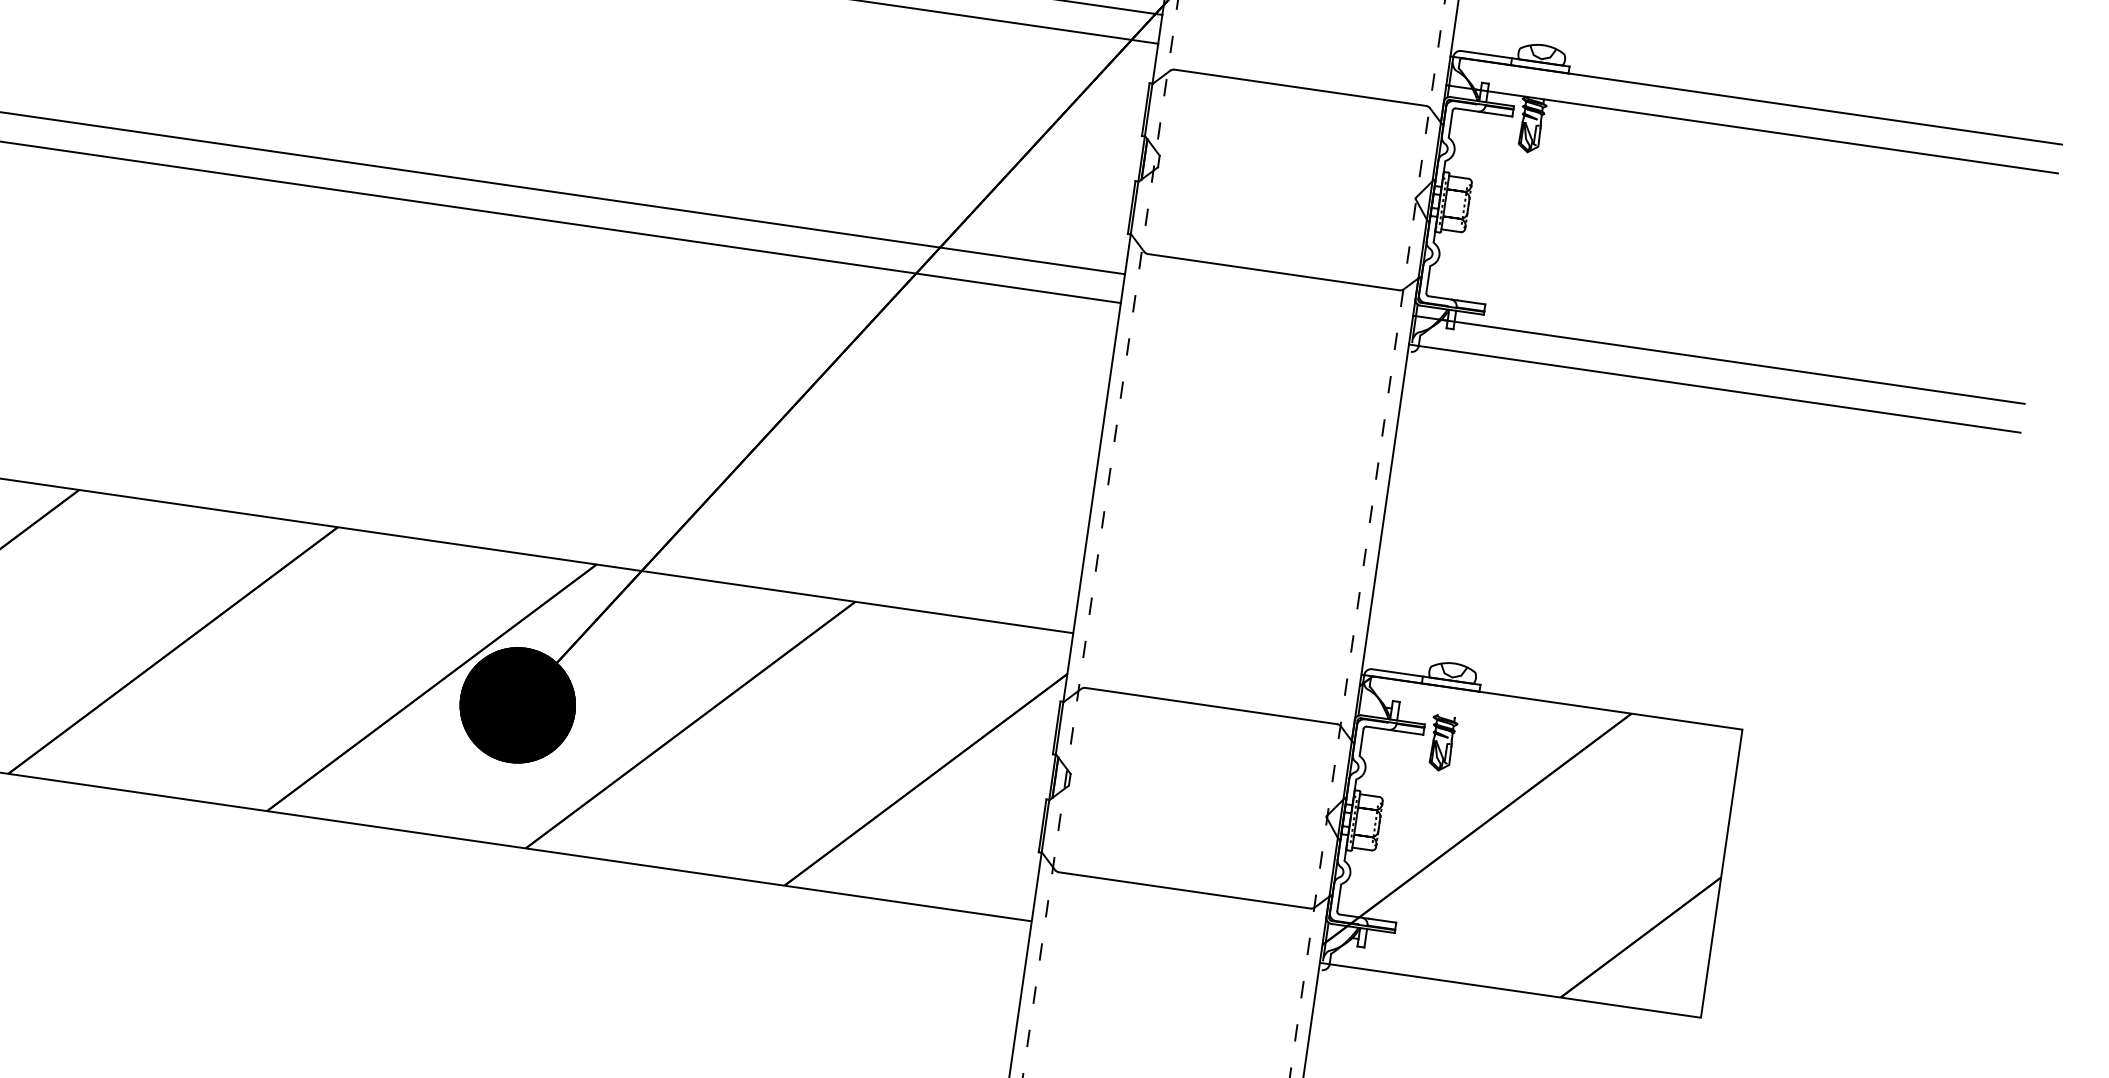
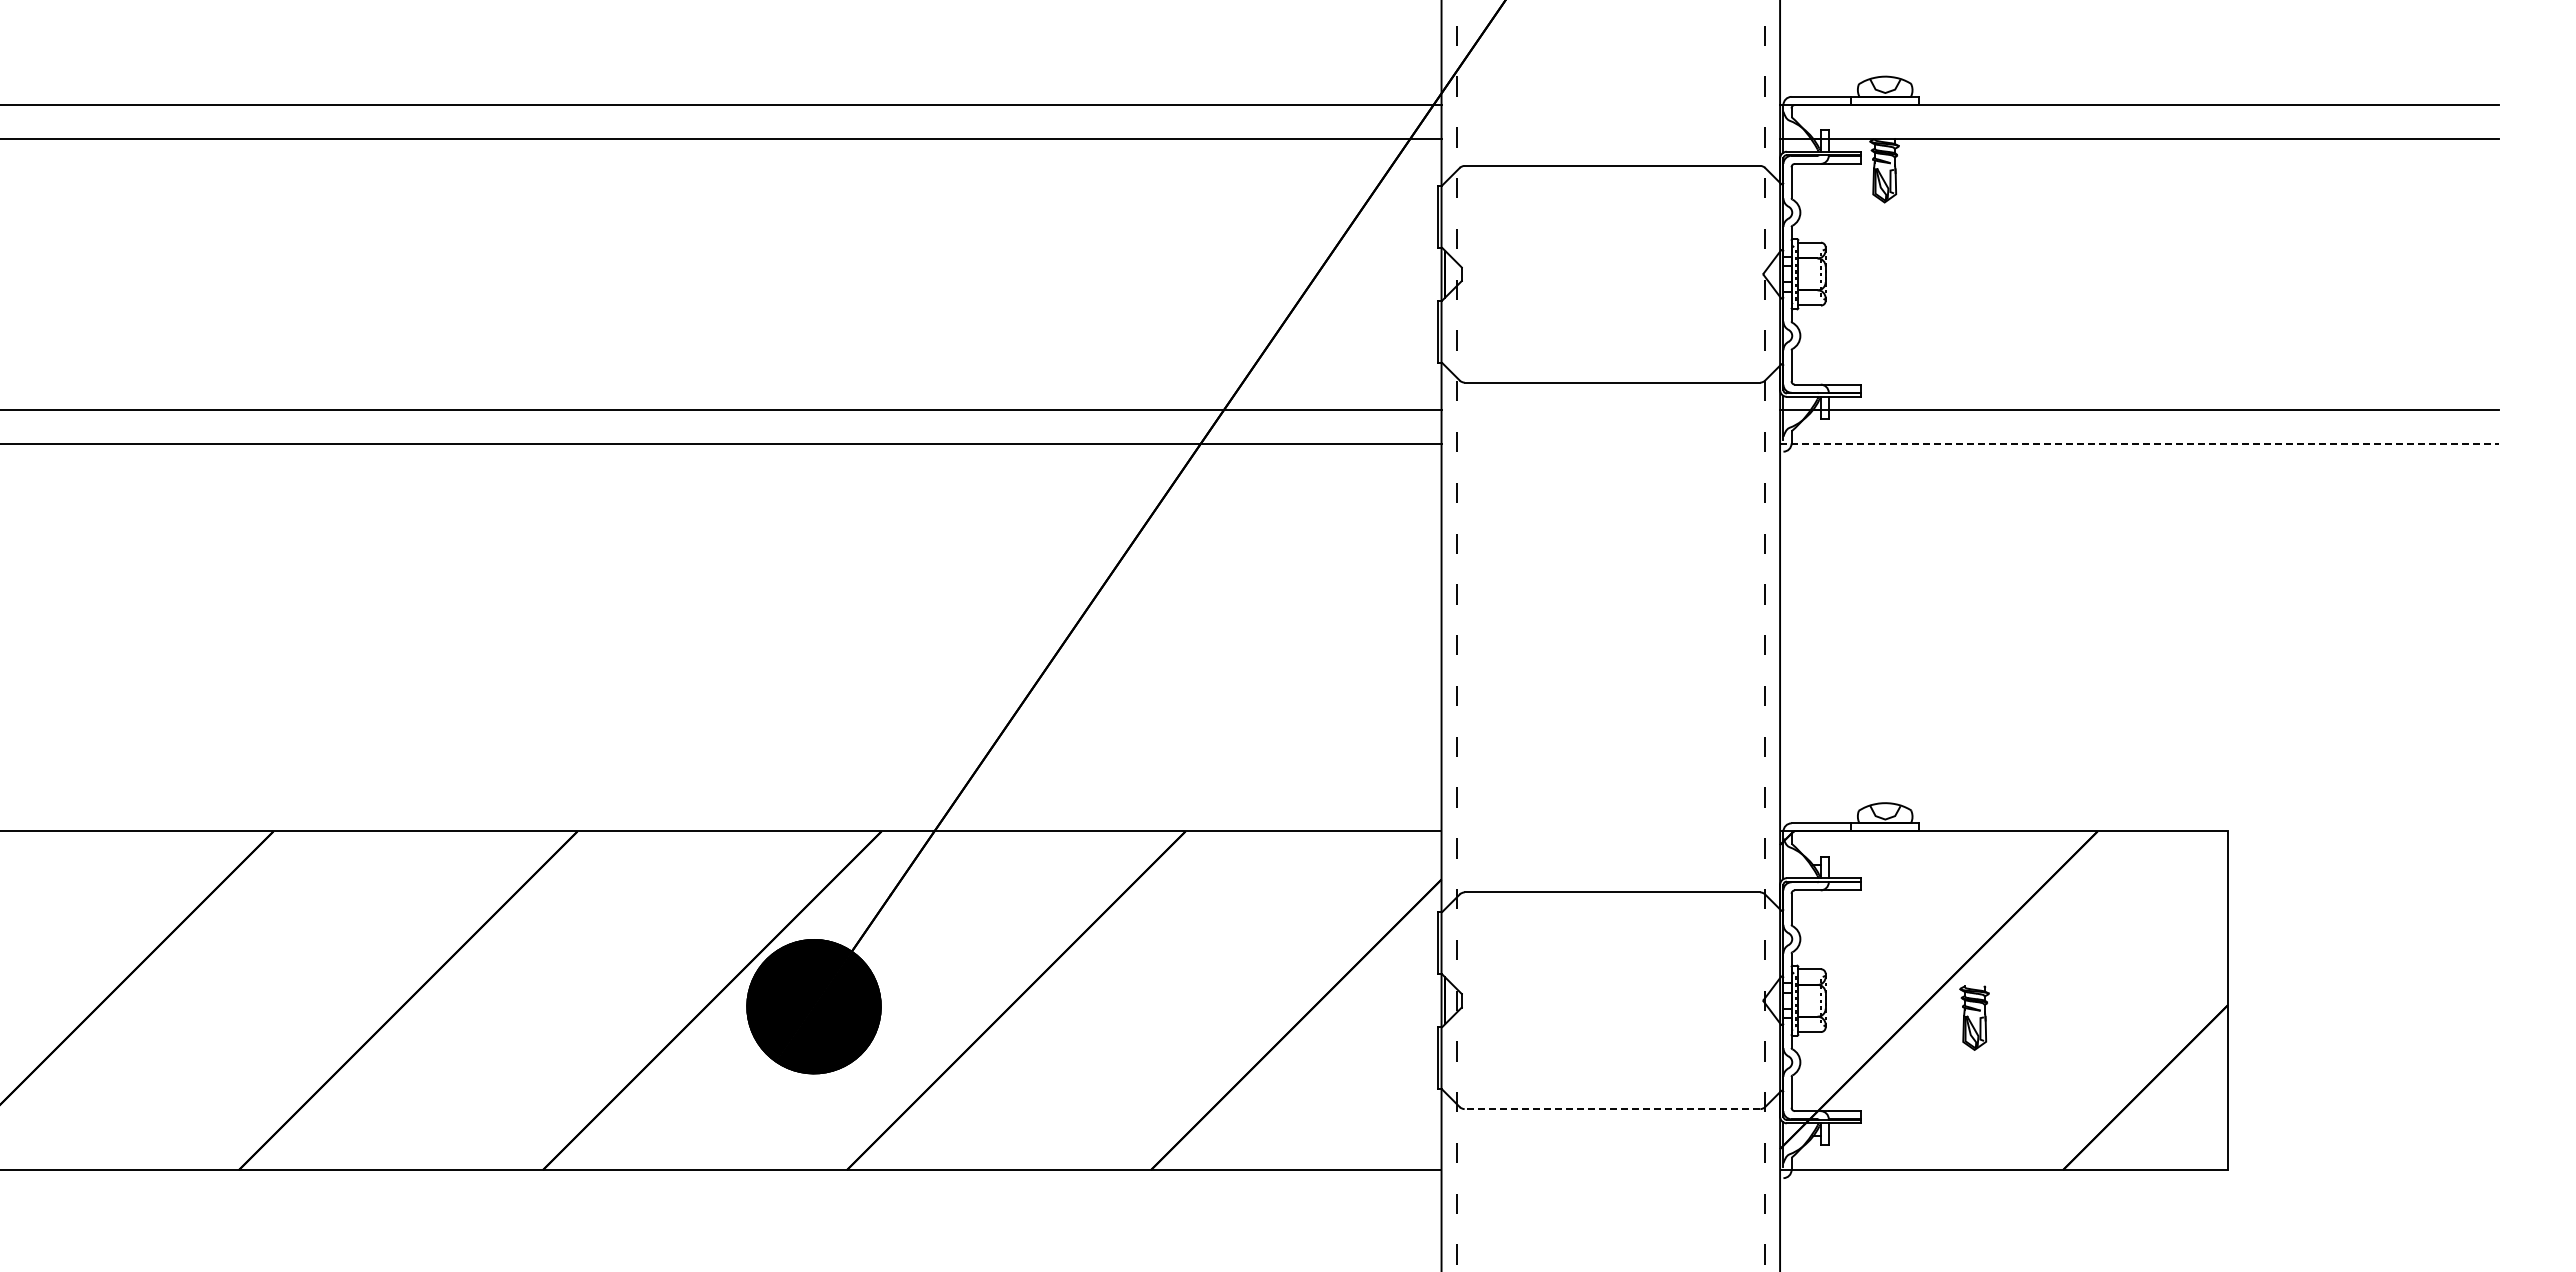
line: (1714, 388) -> (2139, 443), solid -> dashed
part: (1442, 742) -> (1974, 1017), moved
line: (1184, 890) -> (1612, 1109), solid -> dashed

